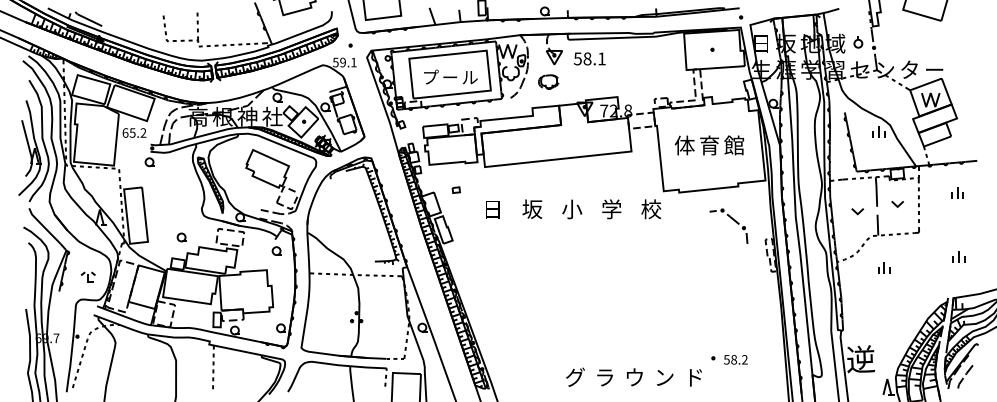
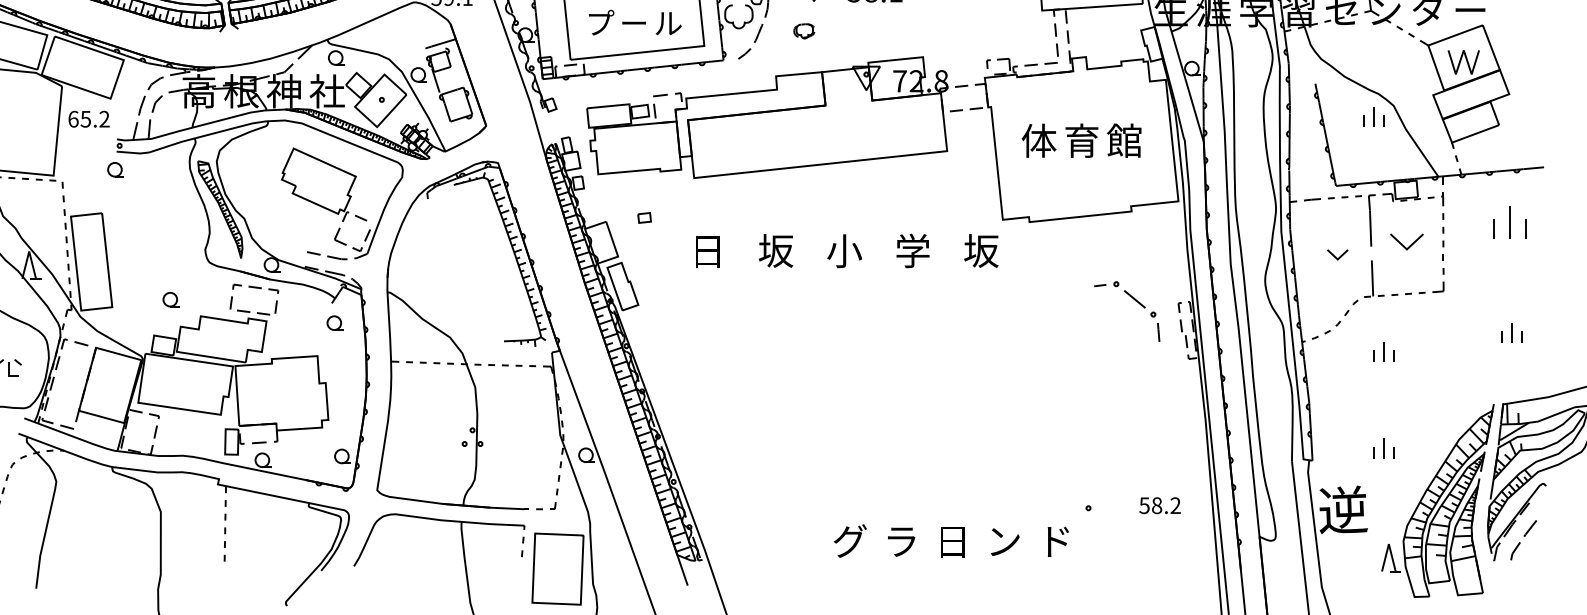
part: (548, 81) -> (803, 30), size x0.6
part: (957, 192) -> (1509, 221), size x1.6
part: (897, 204) -> (1406, 242), size x1.6
text: (651, 209) -> (981, 251), 校 -> 坂
part: (731, 219) -> (1131, 299), moved
part: (884, 323) -> (1383, 448), added
text: (735, 359) -> (1159, 505), moved
text: (634, 377) -> (952, 541), ウ -> 日

